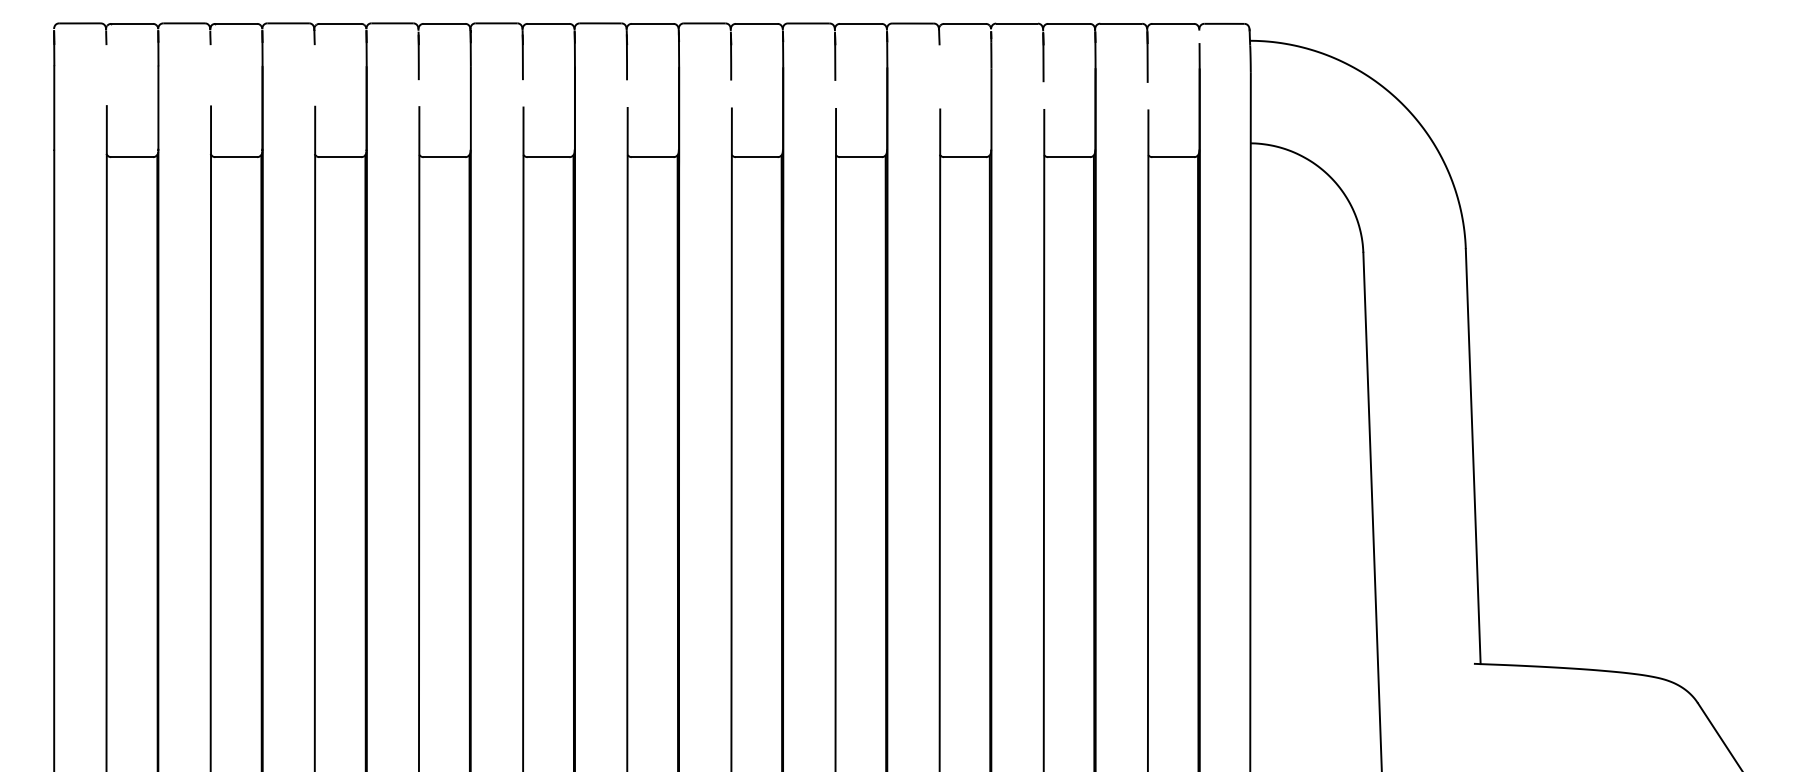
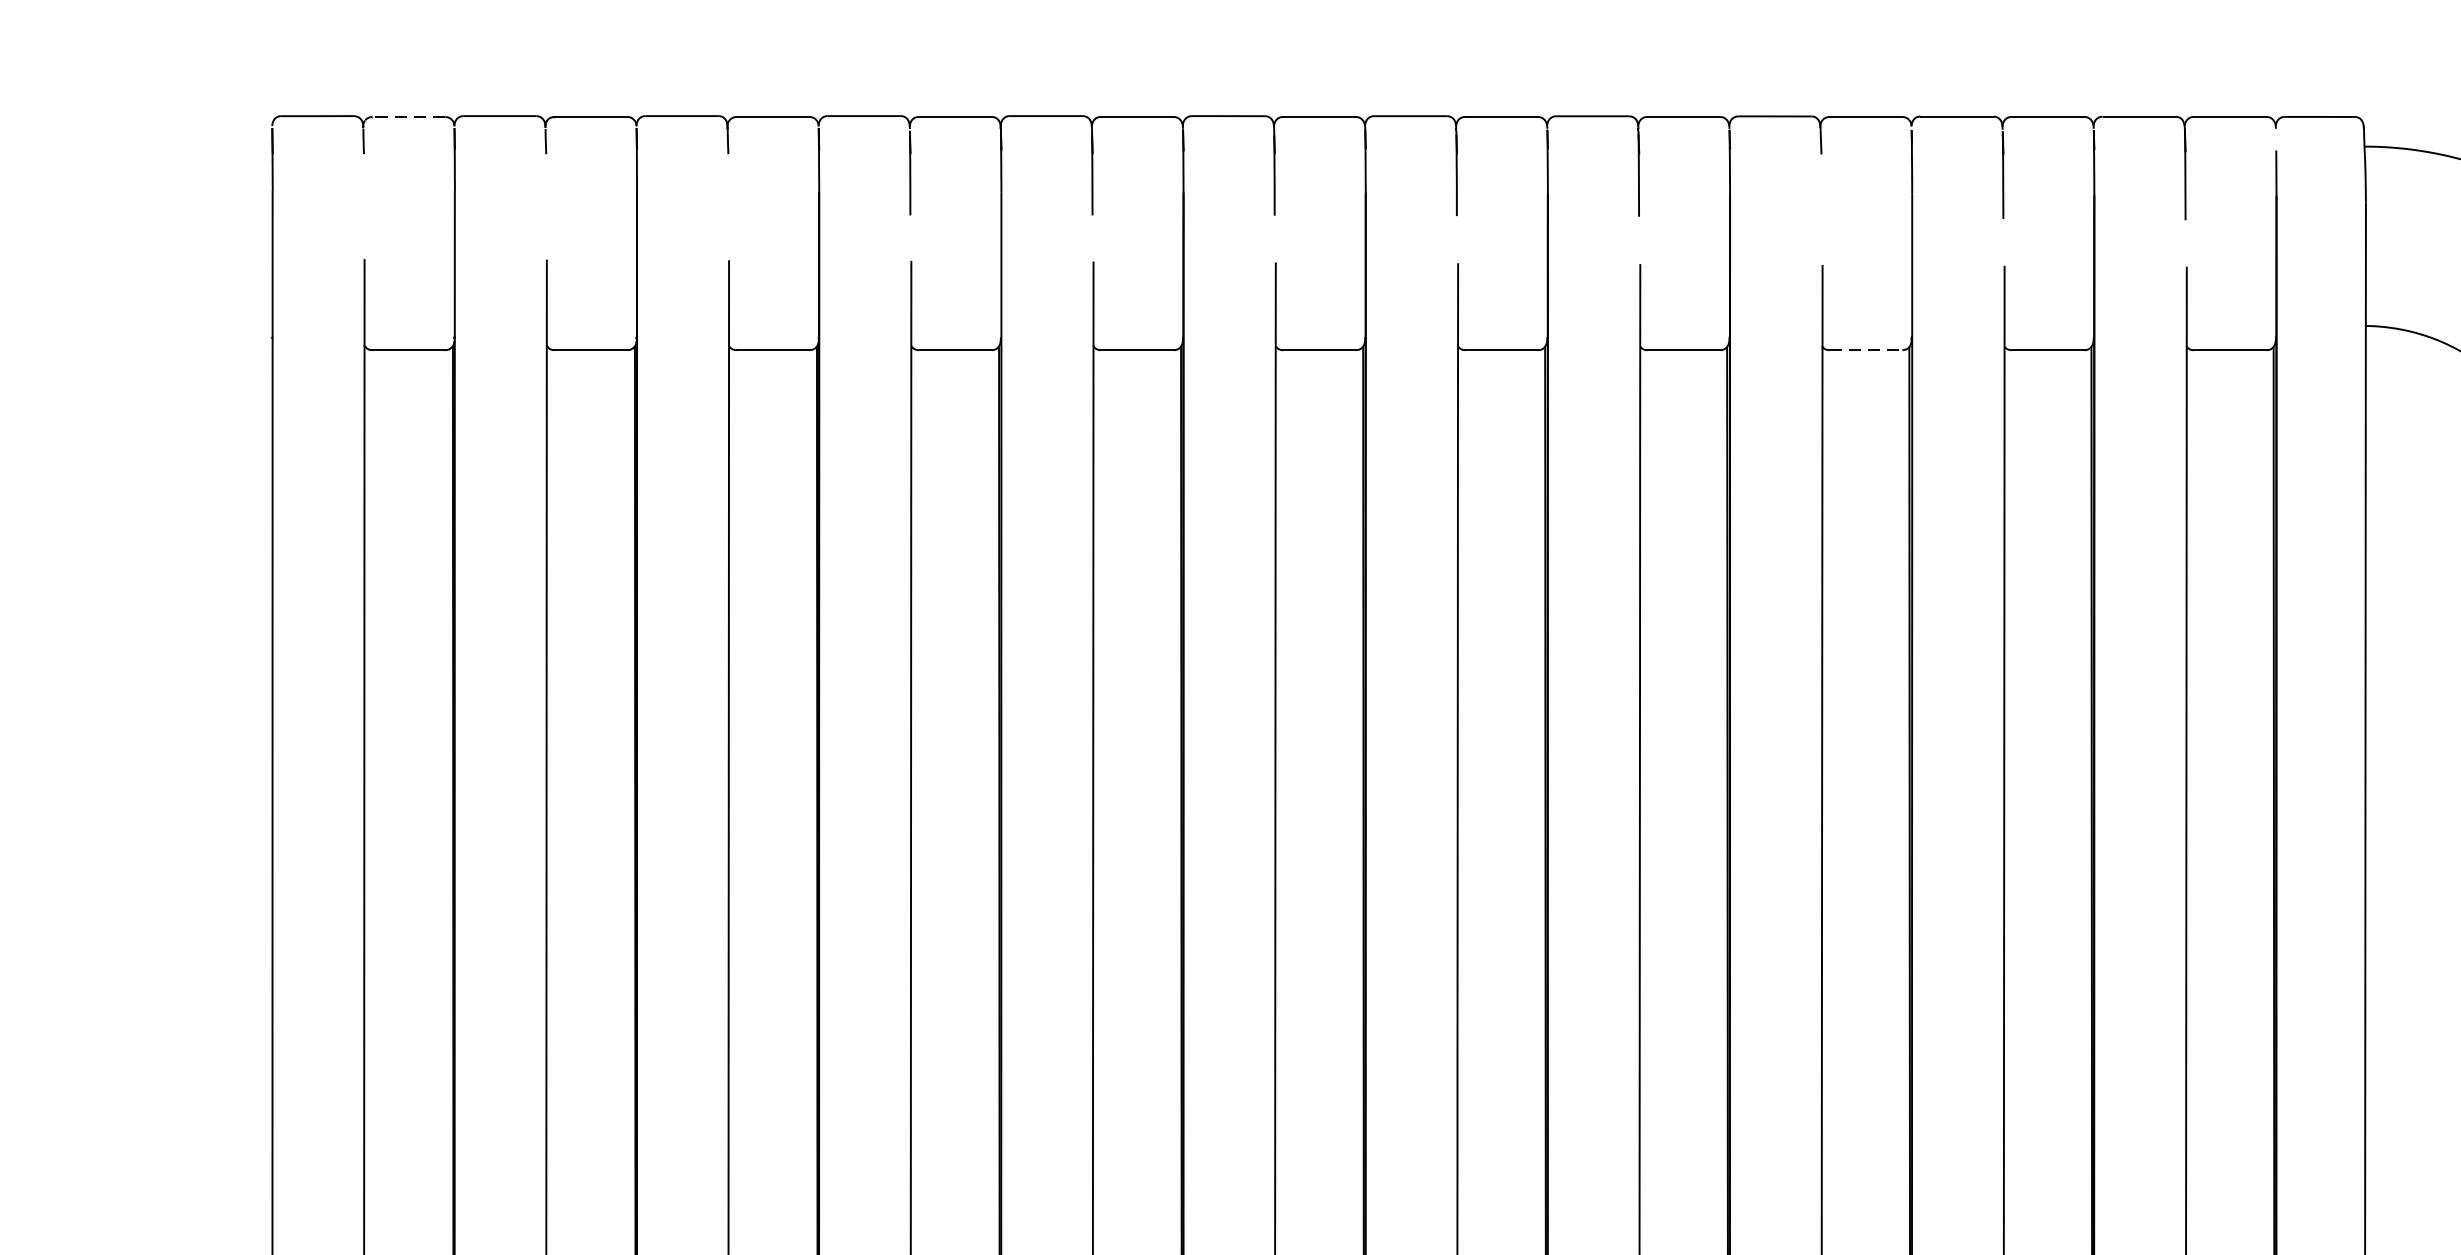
line: (132, 23) -> (409, 116), solid -> dashed
line: (965, 157) -> (1866, 350), solid -> dashed

